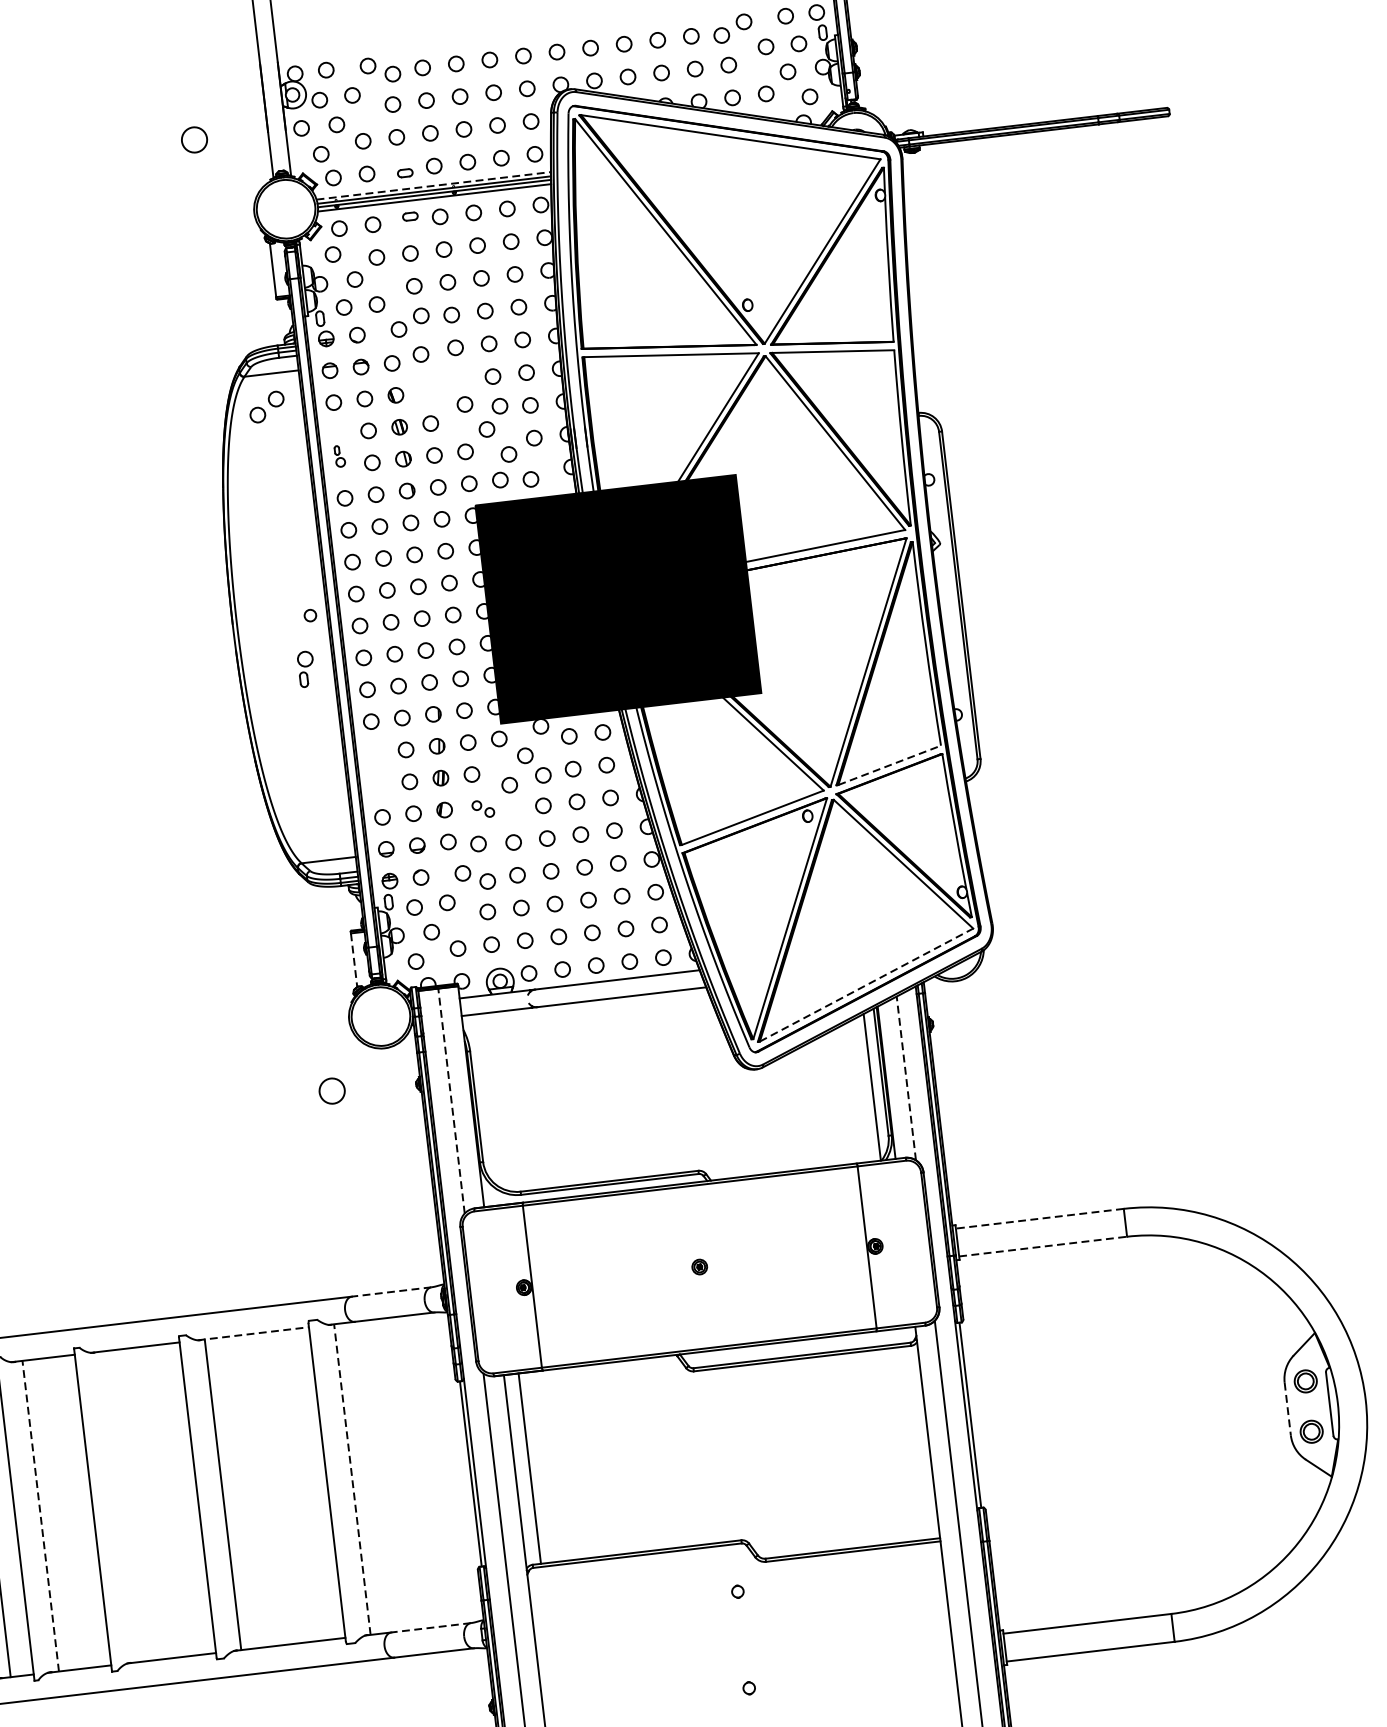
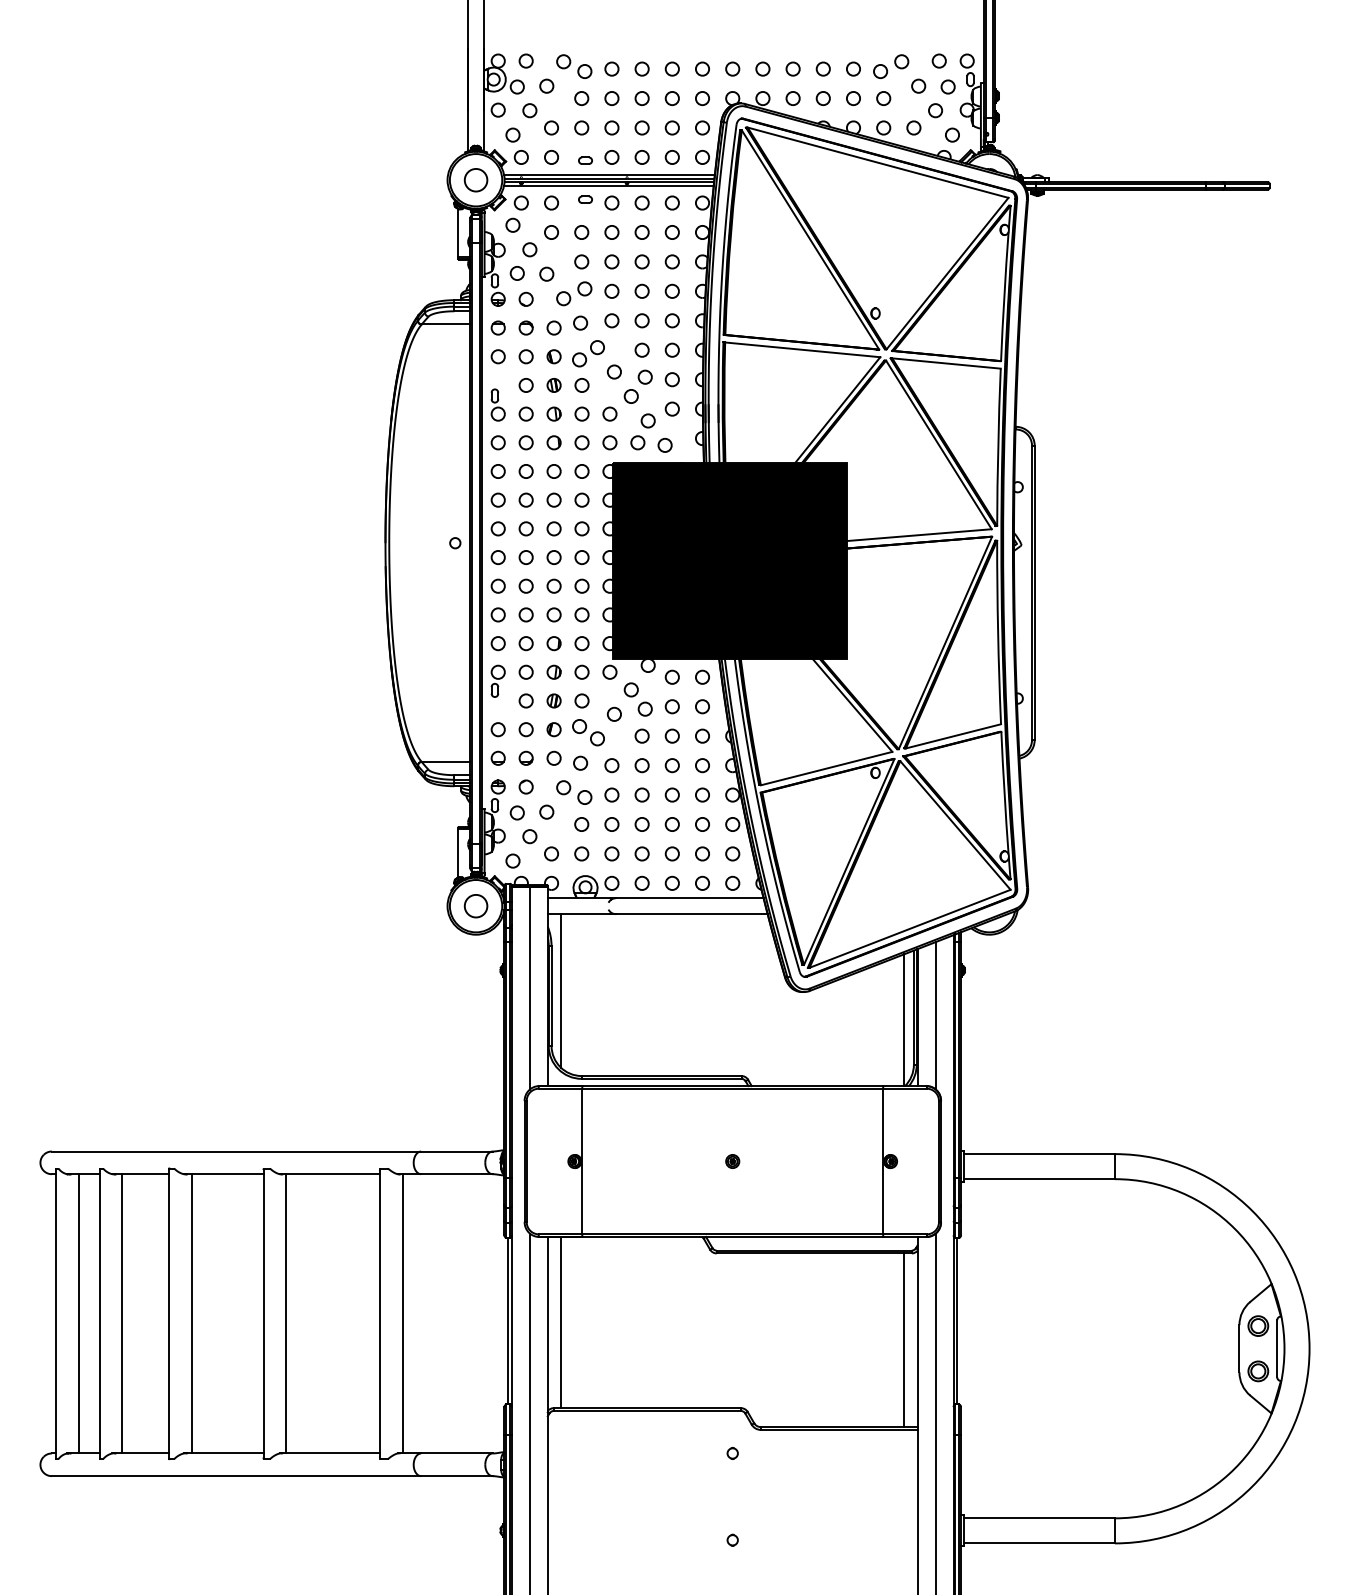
circle: (193, 140) -> (475, 180), moved
line: (433, 185) -> (609, 174), dashed -> solid
part: (266, 406) -> (588, 353), moved
part: (339, 455) -> (497, 404), size x1.67
part: (305, 668) -> (497, 680), moved
line: (889, 765) -> (953, 736), dashed -> solid
part: (483, 808) -> (588, 732), size x1.67
line: (354, 960) -> (458, 853), dashed -> solid
line: (867, 984) -> (910, 928), dashed -> solid
line: (906, 1078) -> (935, 1015), dashed -> solid
circle: (331, 1091) -> (475, 906), moved
line: (486, 1099) -> (561, 990), added
line: (450, 1100) -> (529, 987), dashed -> solid
line: (1038, 1219) -> (1038, 1154), dashed -> solid
line: (1043, 1246) -> (1039, 1179), dashed -> solid
line: (391, 1291) -> (456, 1151), dashed -> solid
line: (254, 1334) -> (330, 1174), dashed -> solid
line: (1287, 1408) -> (1239, 1348), dashed -> solid
line: (914, 1443) -> (904, 1340), added
line: (352, 1479) -> (402, 1313), dashed -> solid
line: (117, 1506) -> (191, 1313), added
line: (40, 1515) -> (122, 1313), dashed -> solid
line: (430, 1627) -> (456, 1453), dashed -> solid

